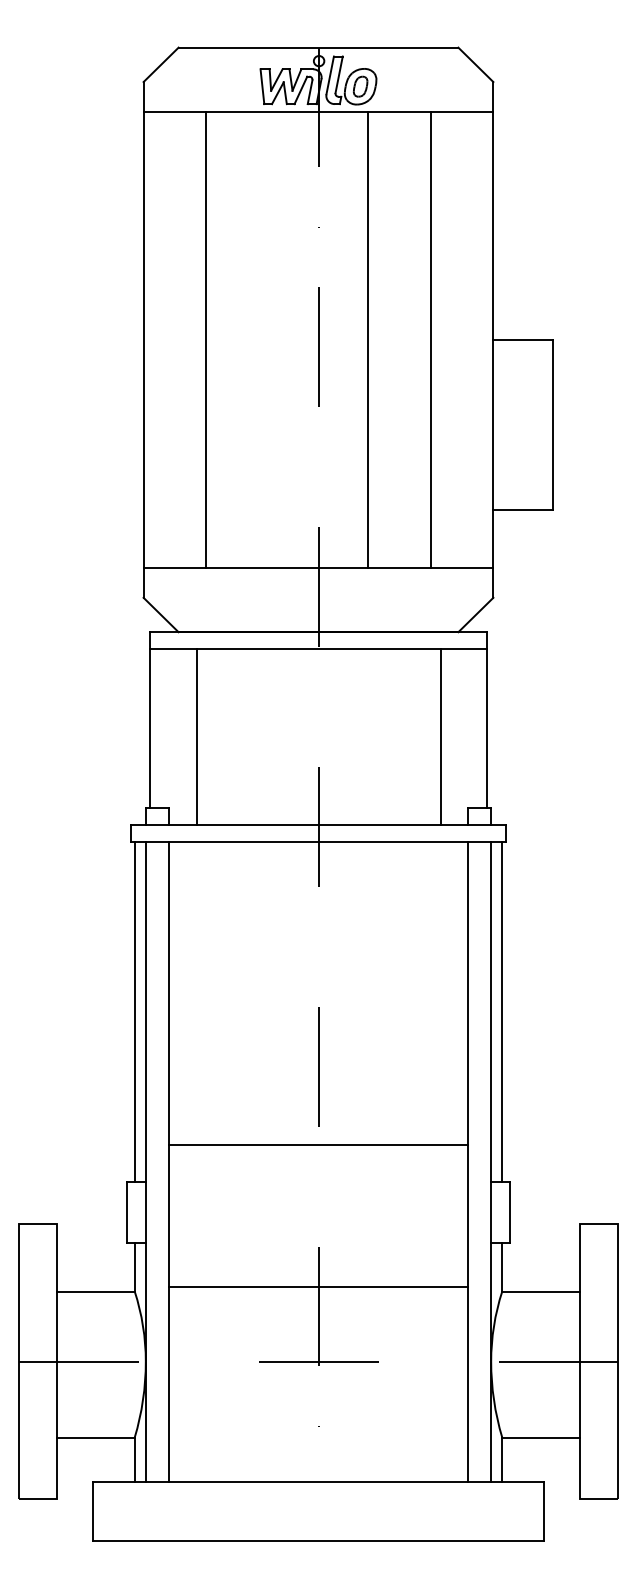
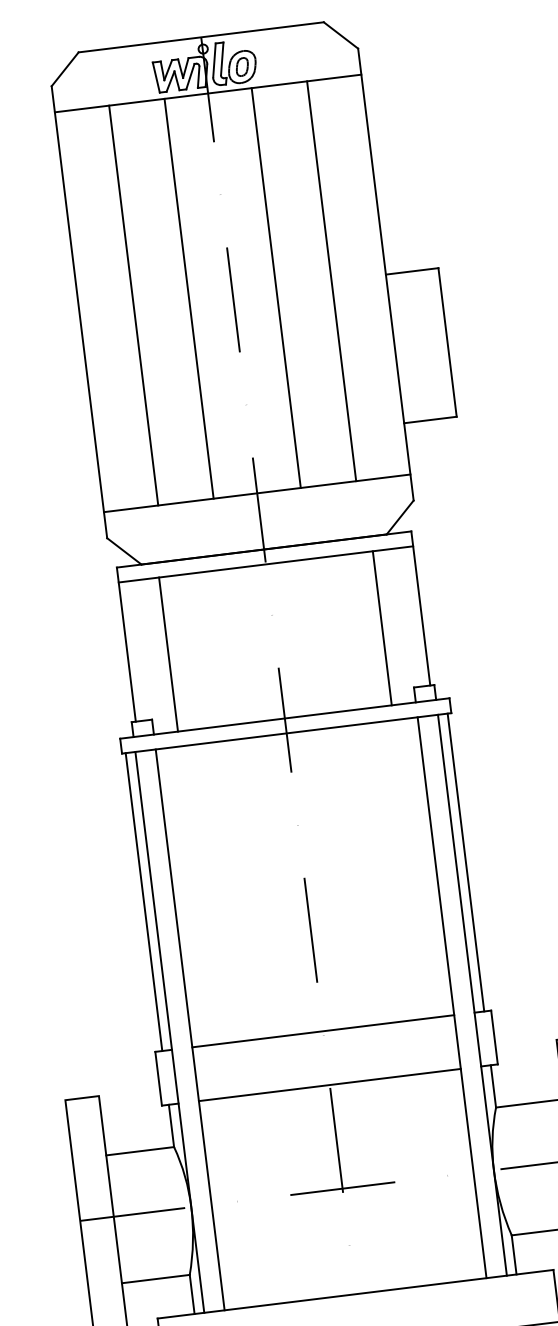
line: (268, 339) -> (188, 298), added
line: (318, 1144) -> (323, 1030), moved
line: (318, 1287) -> (329, 1085), moved

